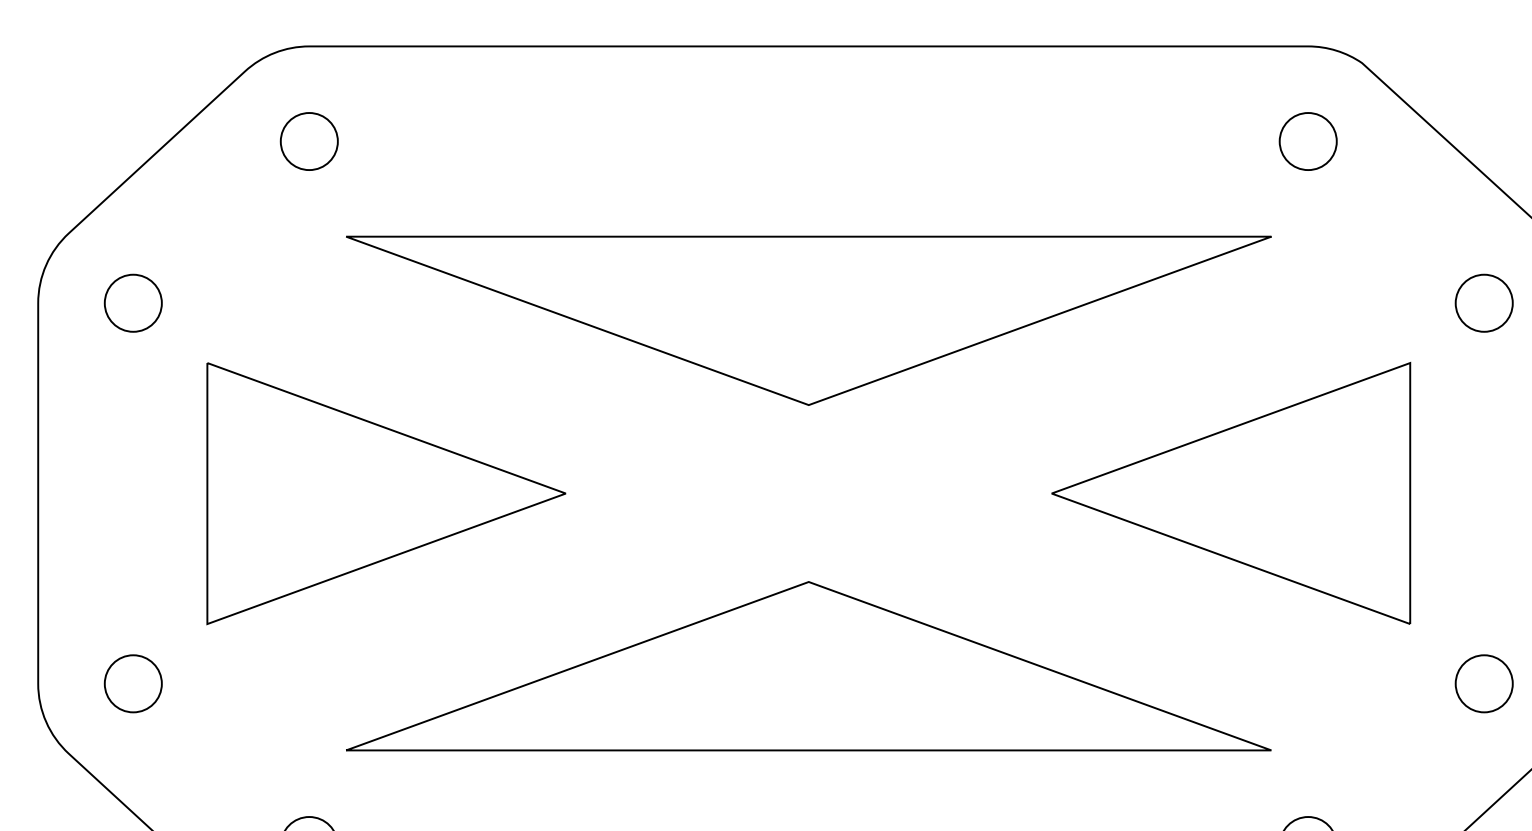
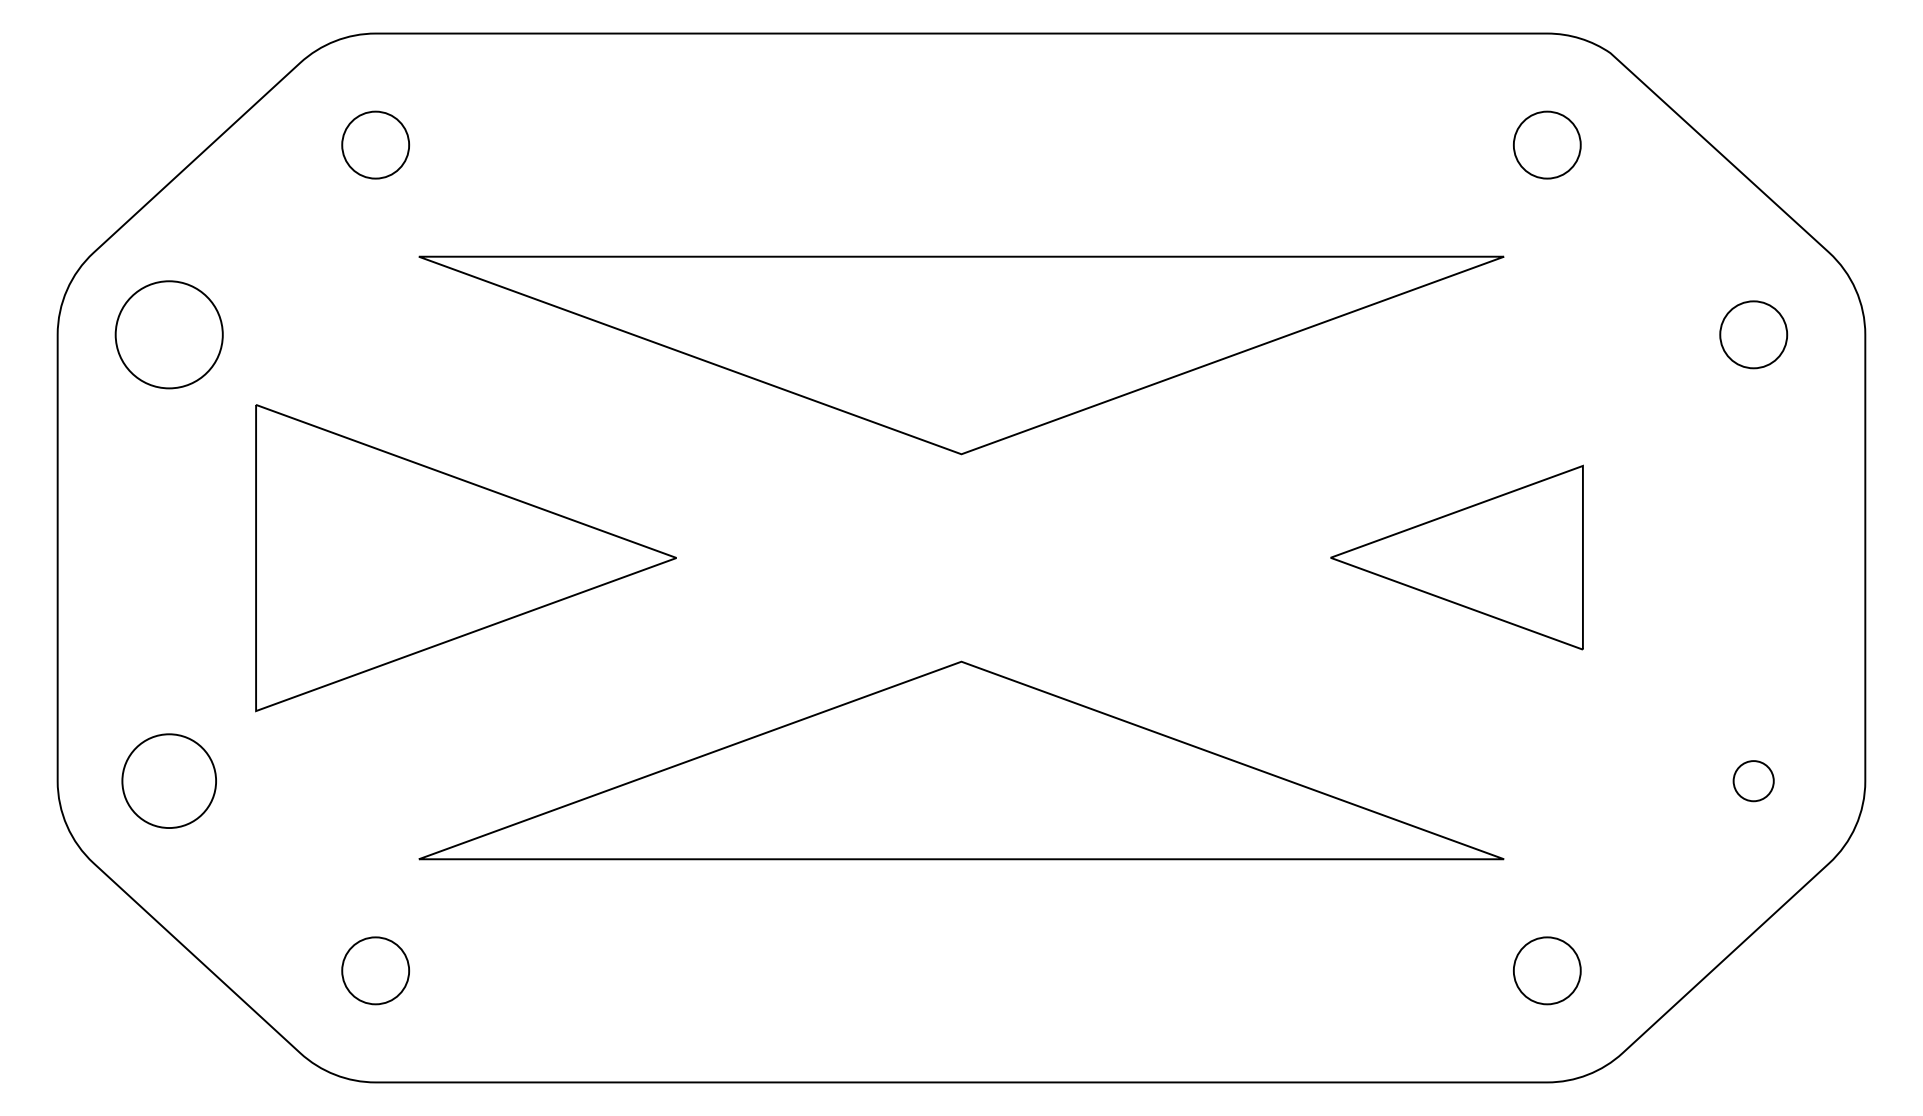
circle: (132, 302) -> (168, 334), size x1.6
part: (1230, 493) -> (1456, 557), size x0.6
circle: (132, 683) -> (168, 780), size x1.4
circle: (1484, 683) -> (1753, 780), size x0.6

